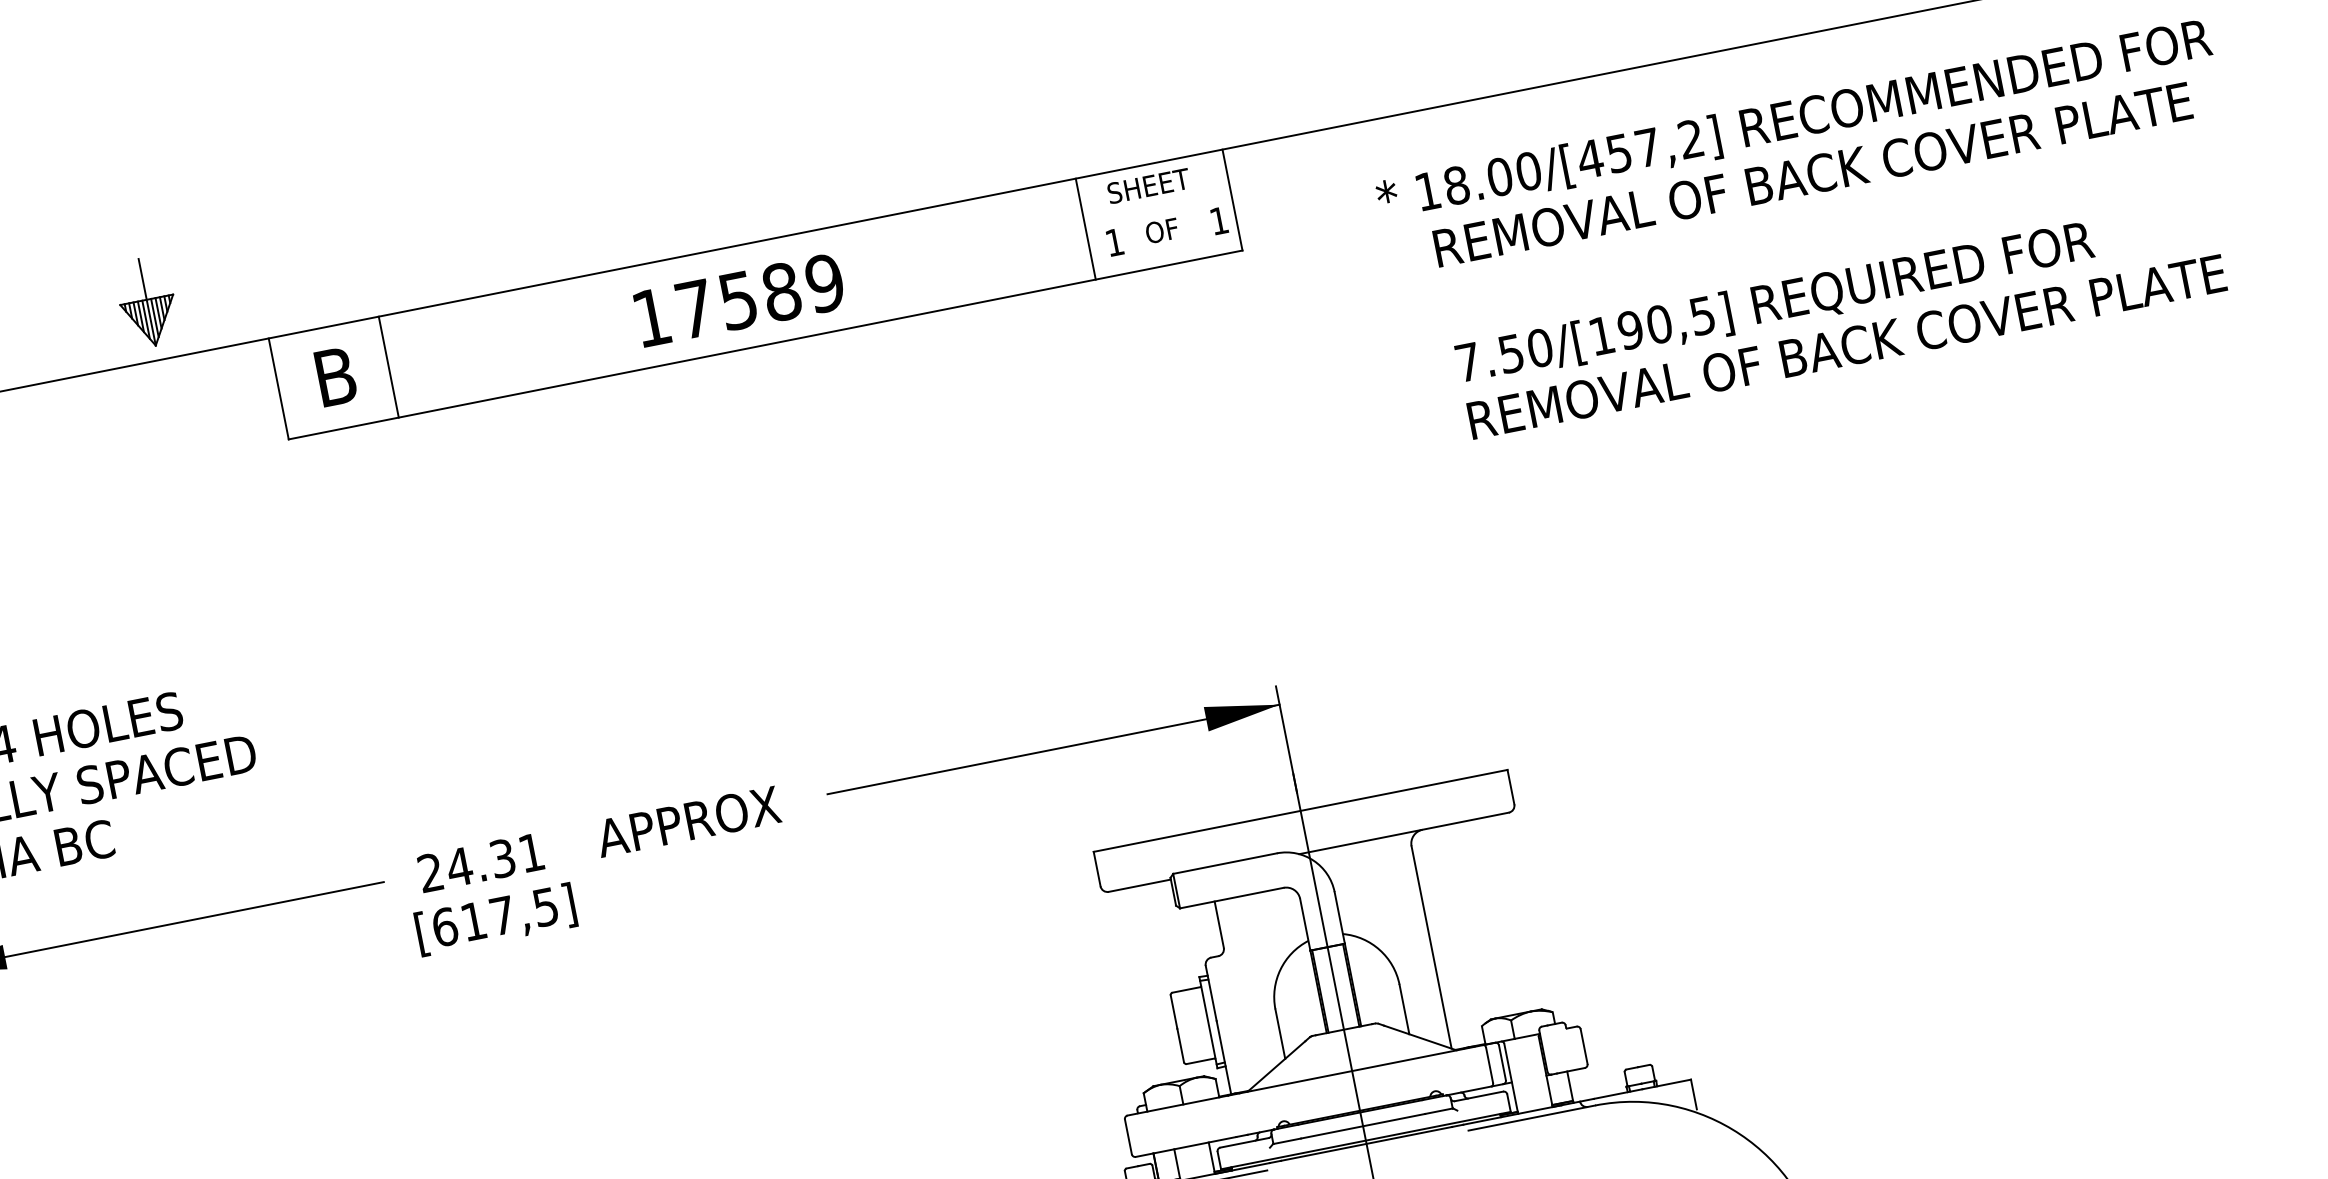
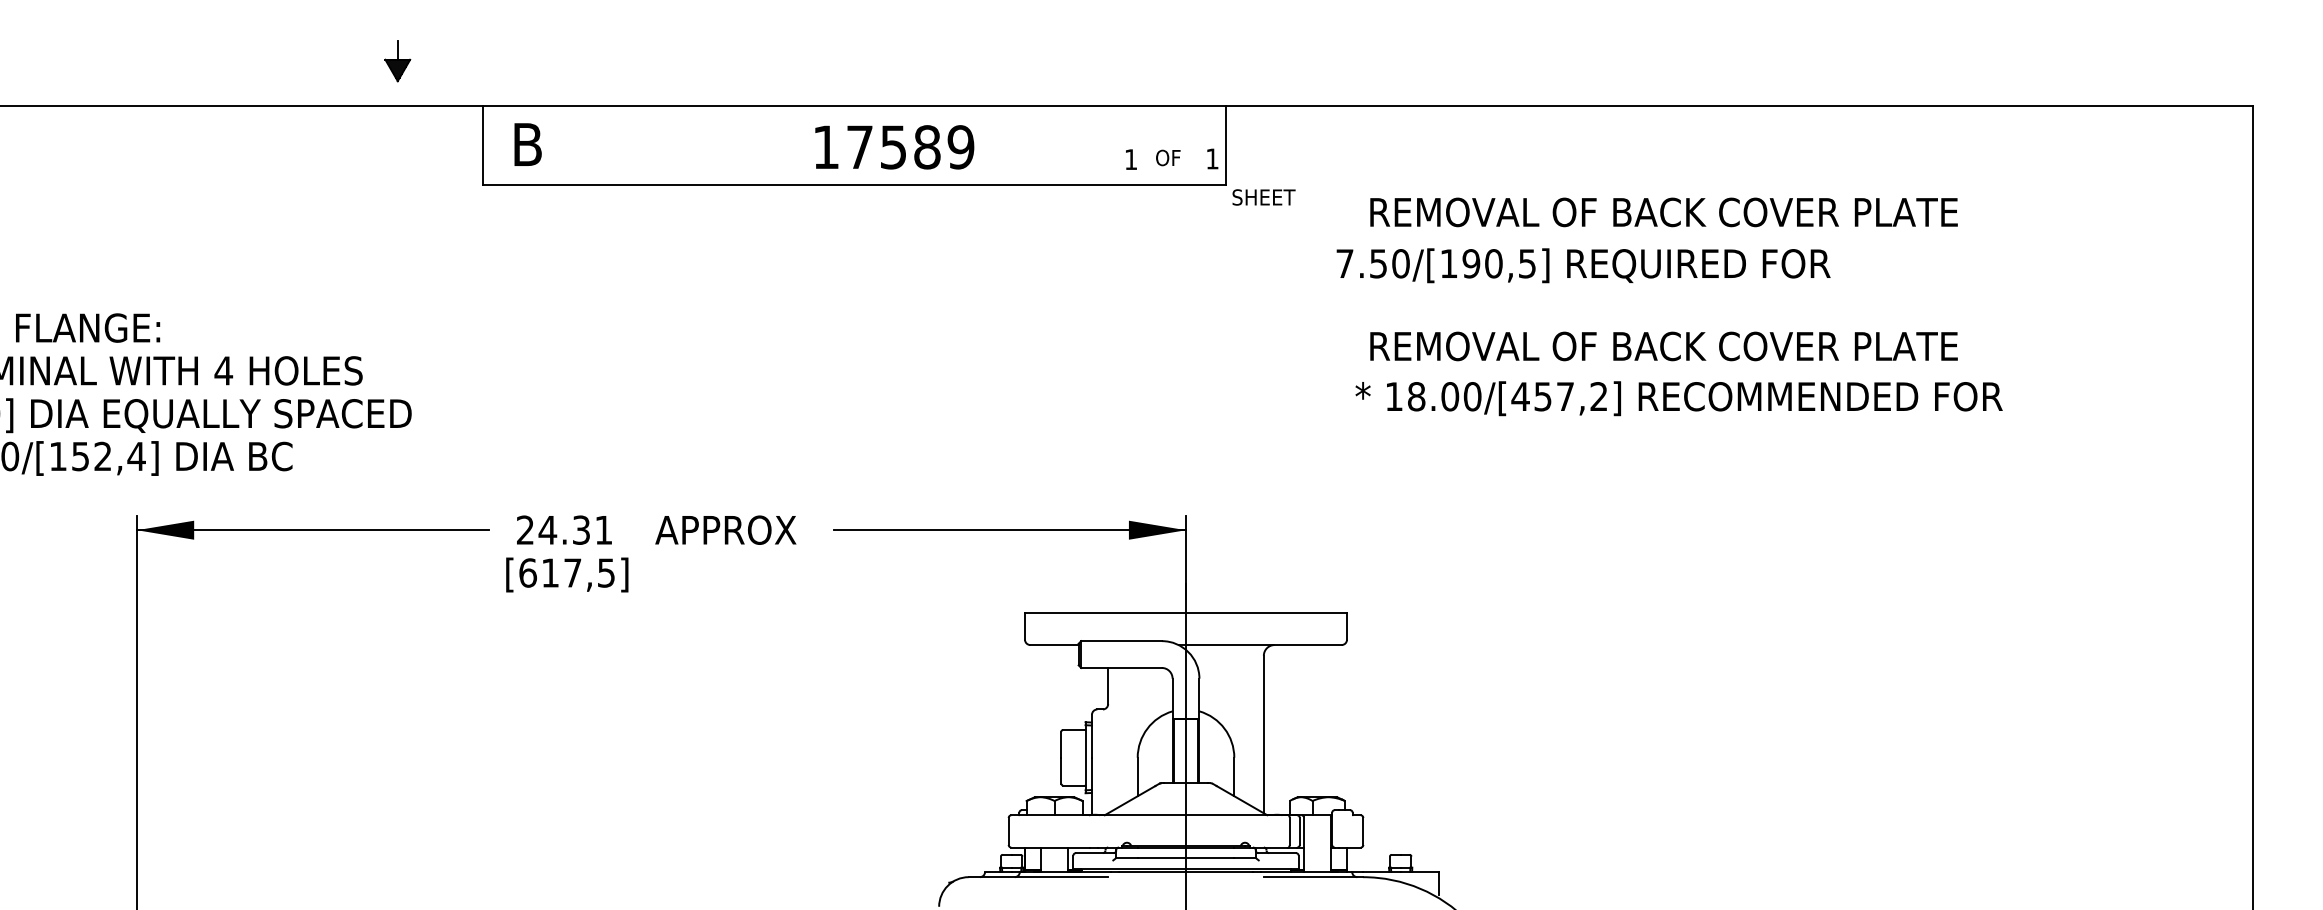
text: (1793, 121) -> (1678, 398), moved
text: (1148, 186) -> (1263, 197), moved
line: (1085, 229) -> (1111, 145), removed
text: (739, 300) -> (894, 147), moved
part: (146, 301) -> (397, 60), size x0.6
text: (1775, 303) -> (1583, 265), moved
line: (388, 367) -> (568, 145), removed

